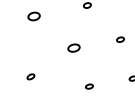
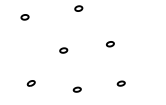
part: (33, 16) -> (24, 17), size x0.62
part: (73, 48) -> (63, 50), size x0.62
part: (30, 76) -> (30, 83), moved

